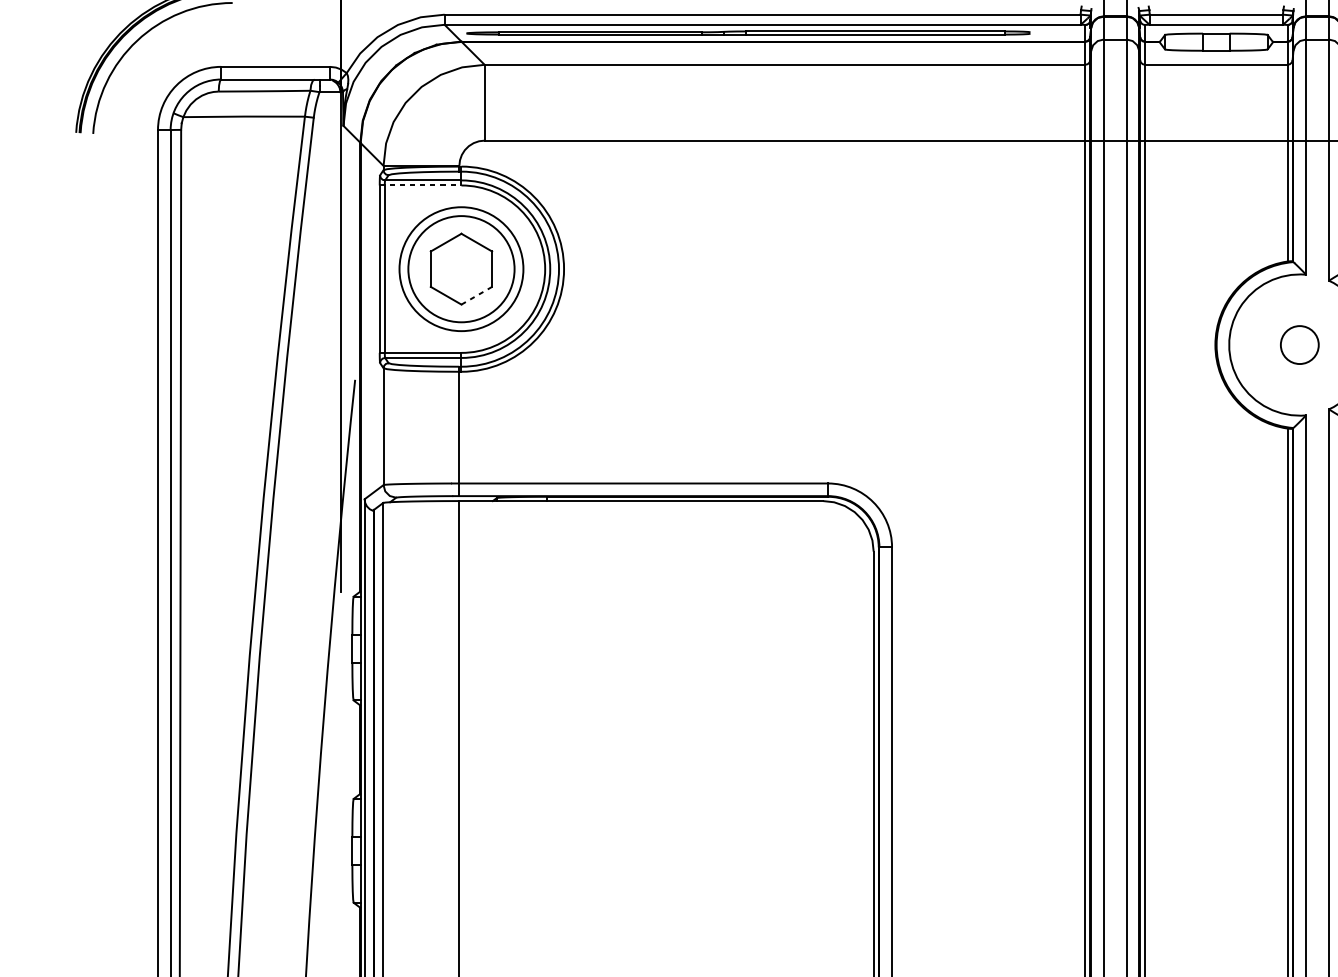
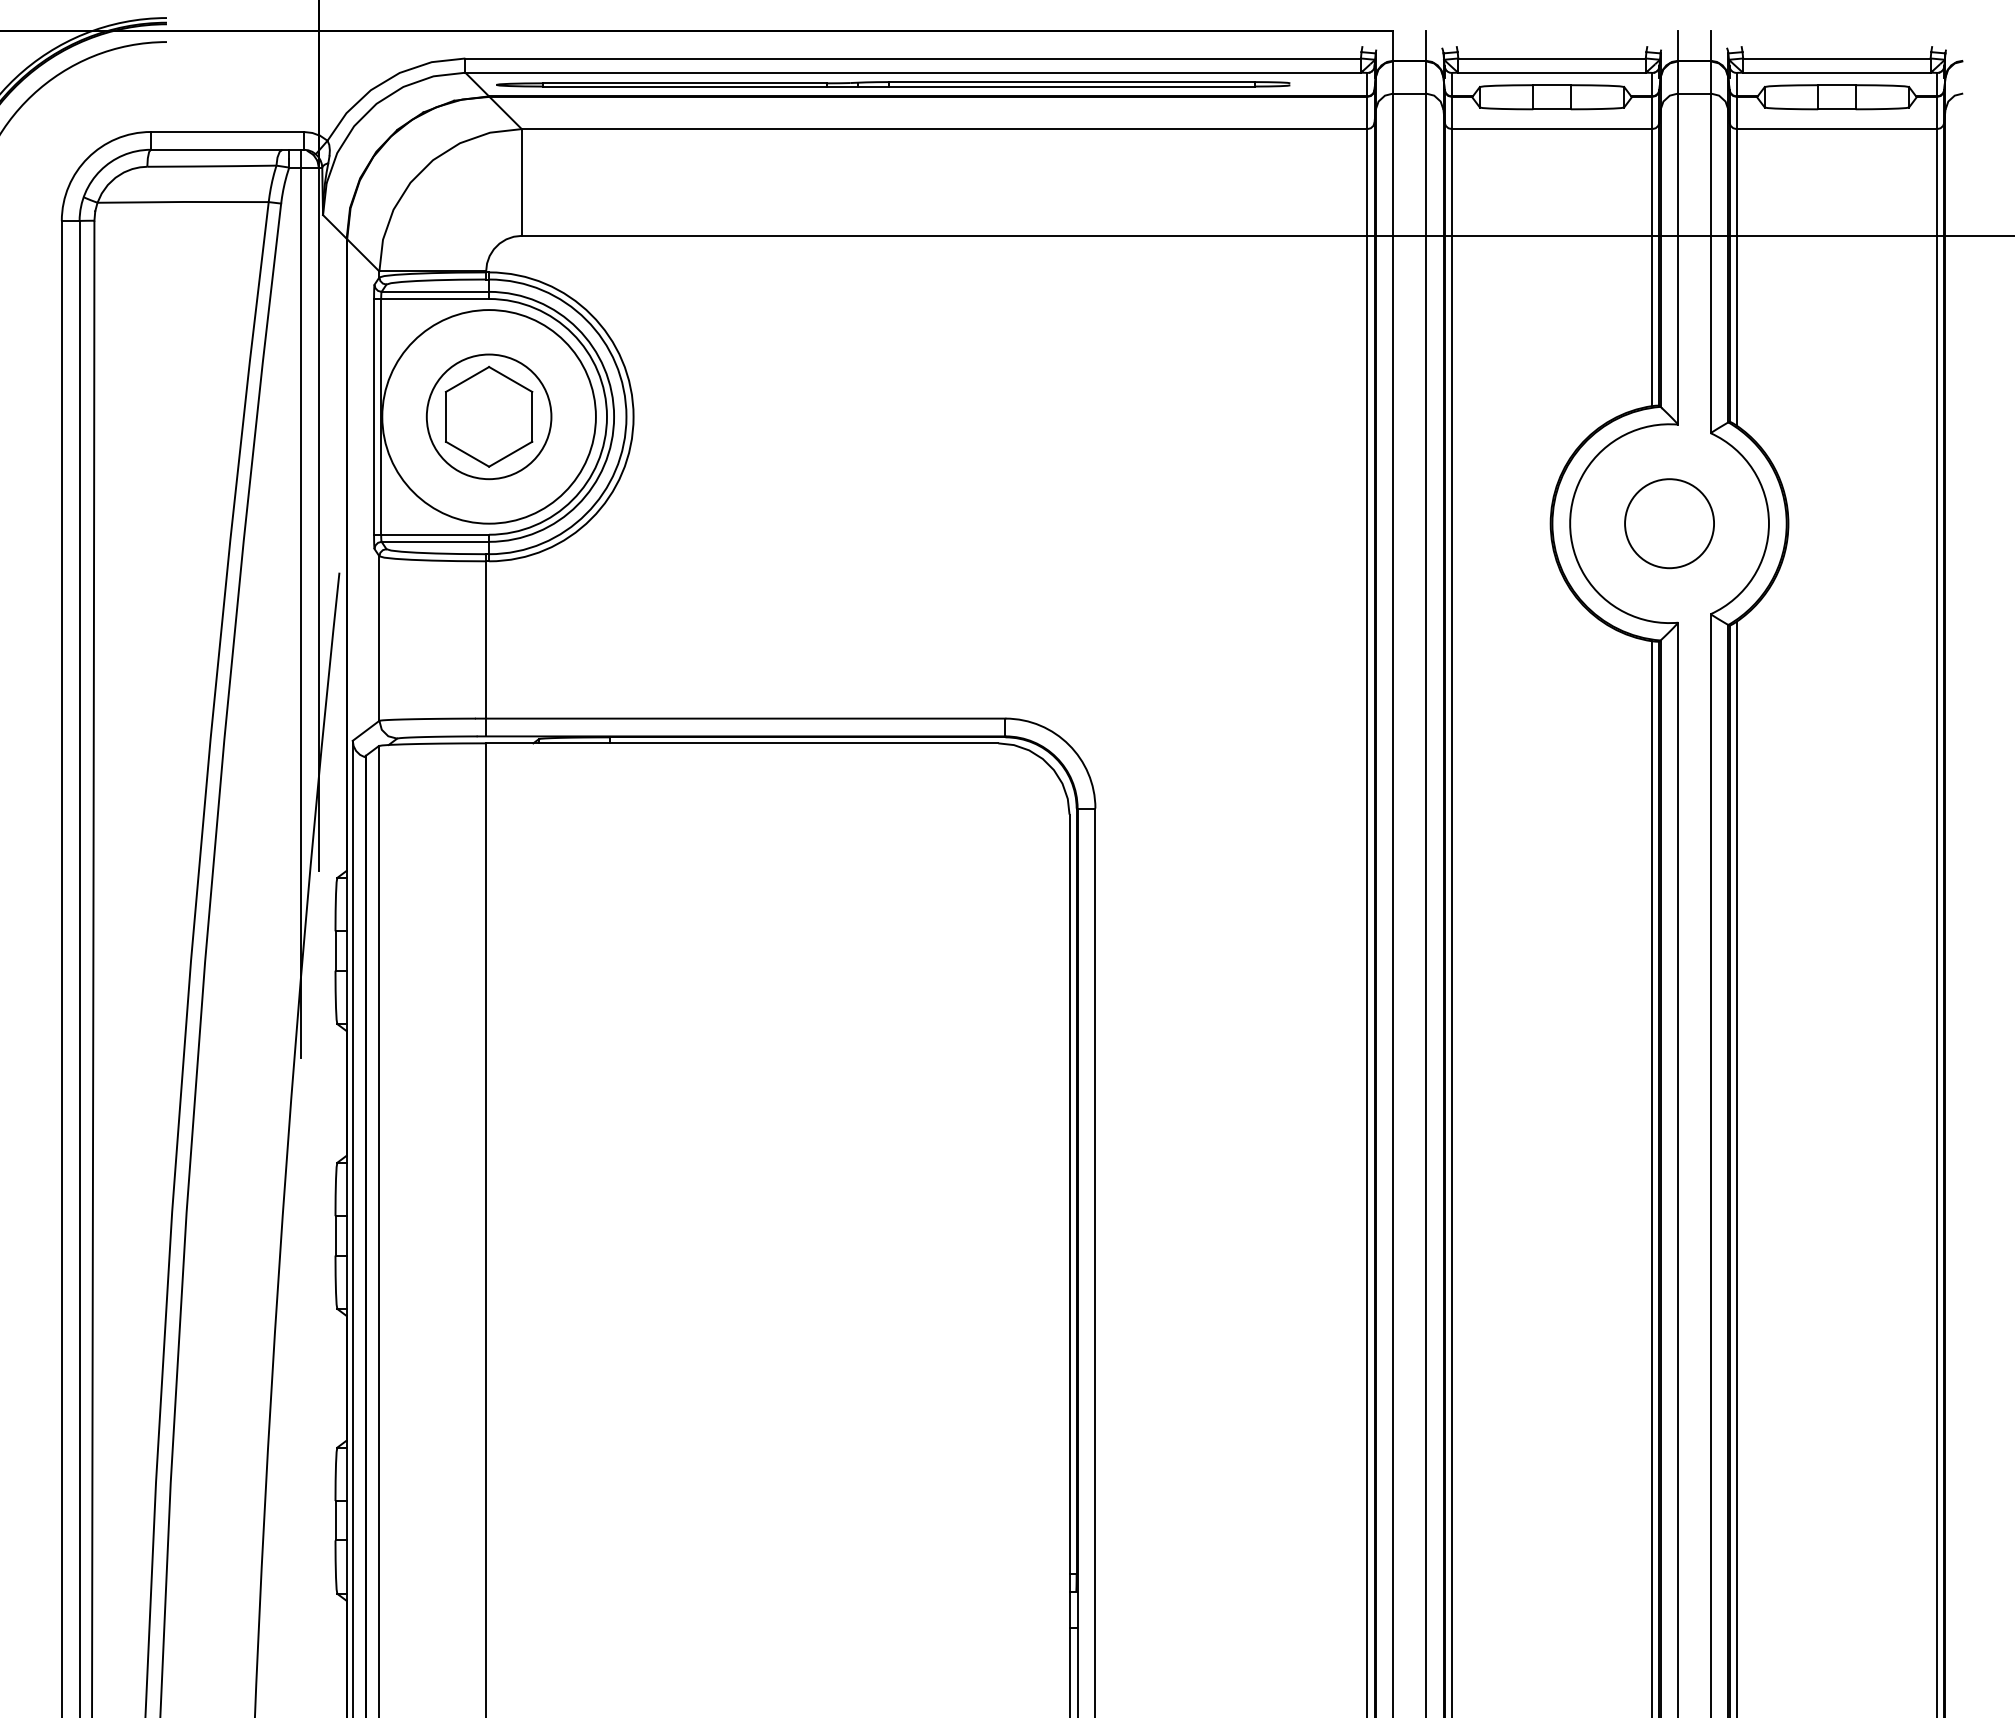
line: (420, 185) -> (431, 299), dashed -> solid
circle: (461, 268) -> (488, 416), size x0.71
circle: (461, 268) -> (488, 416), size x1.43
line: (476, 295) -> (510, 454), dashed -> solid
circle: (1299, 344) -> (1669, 523), size x1.67
line: (328, 401) -> (301, 603), added

